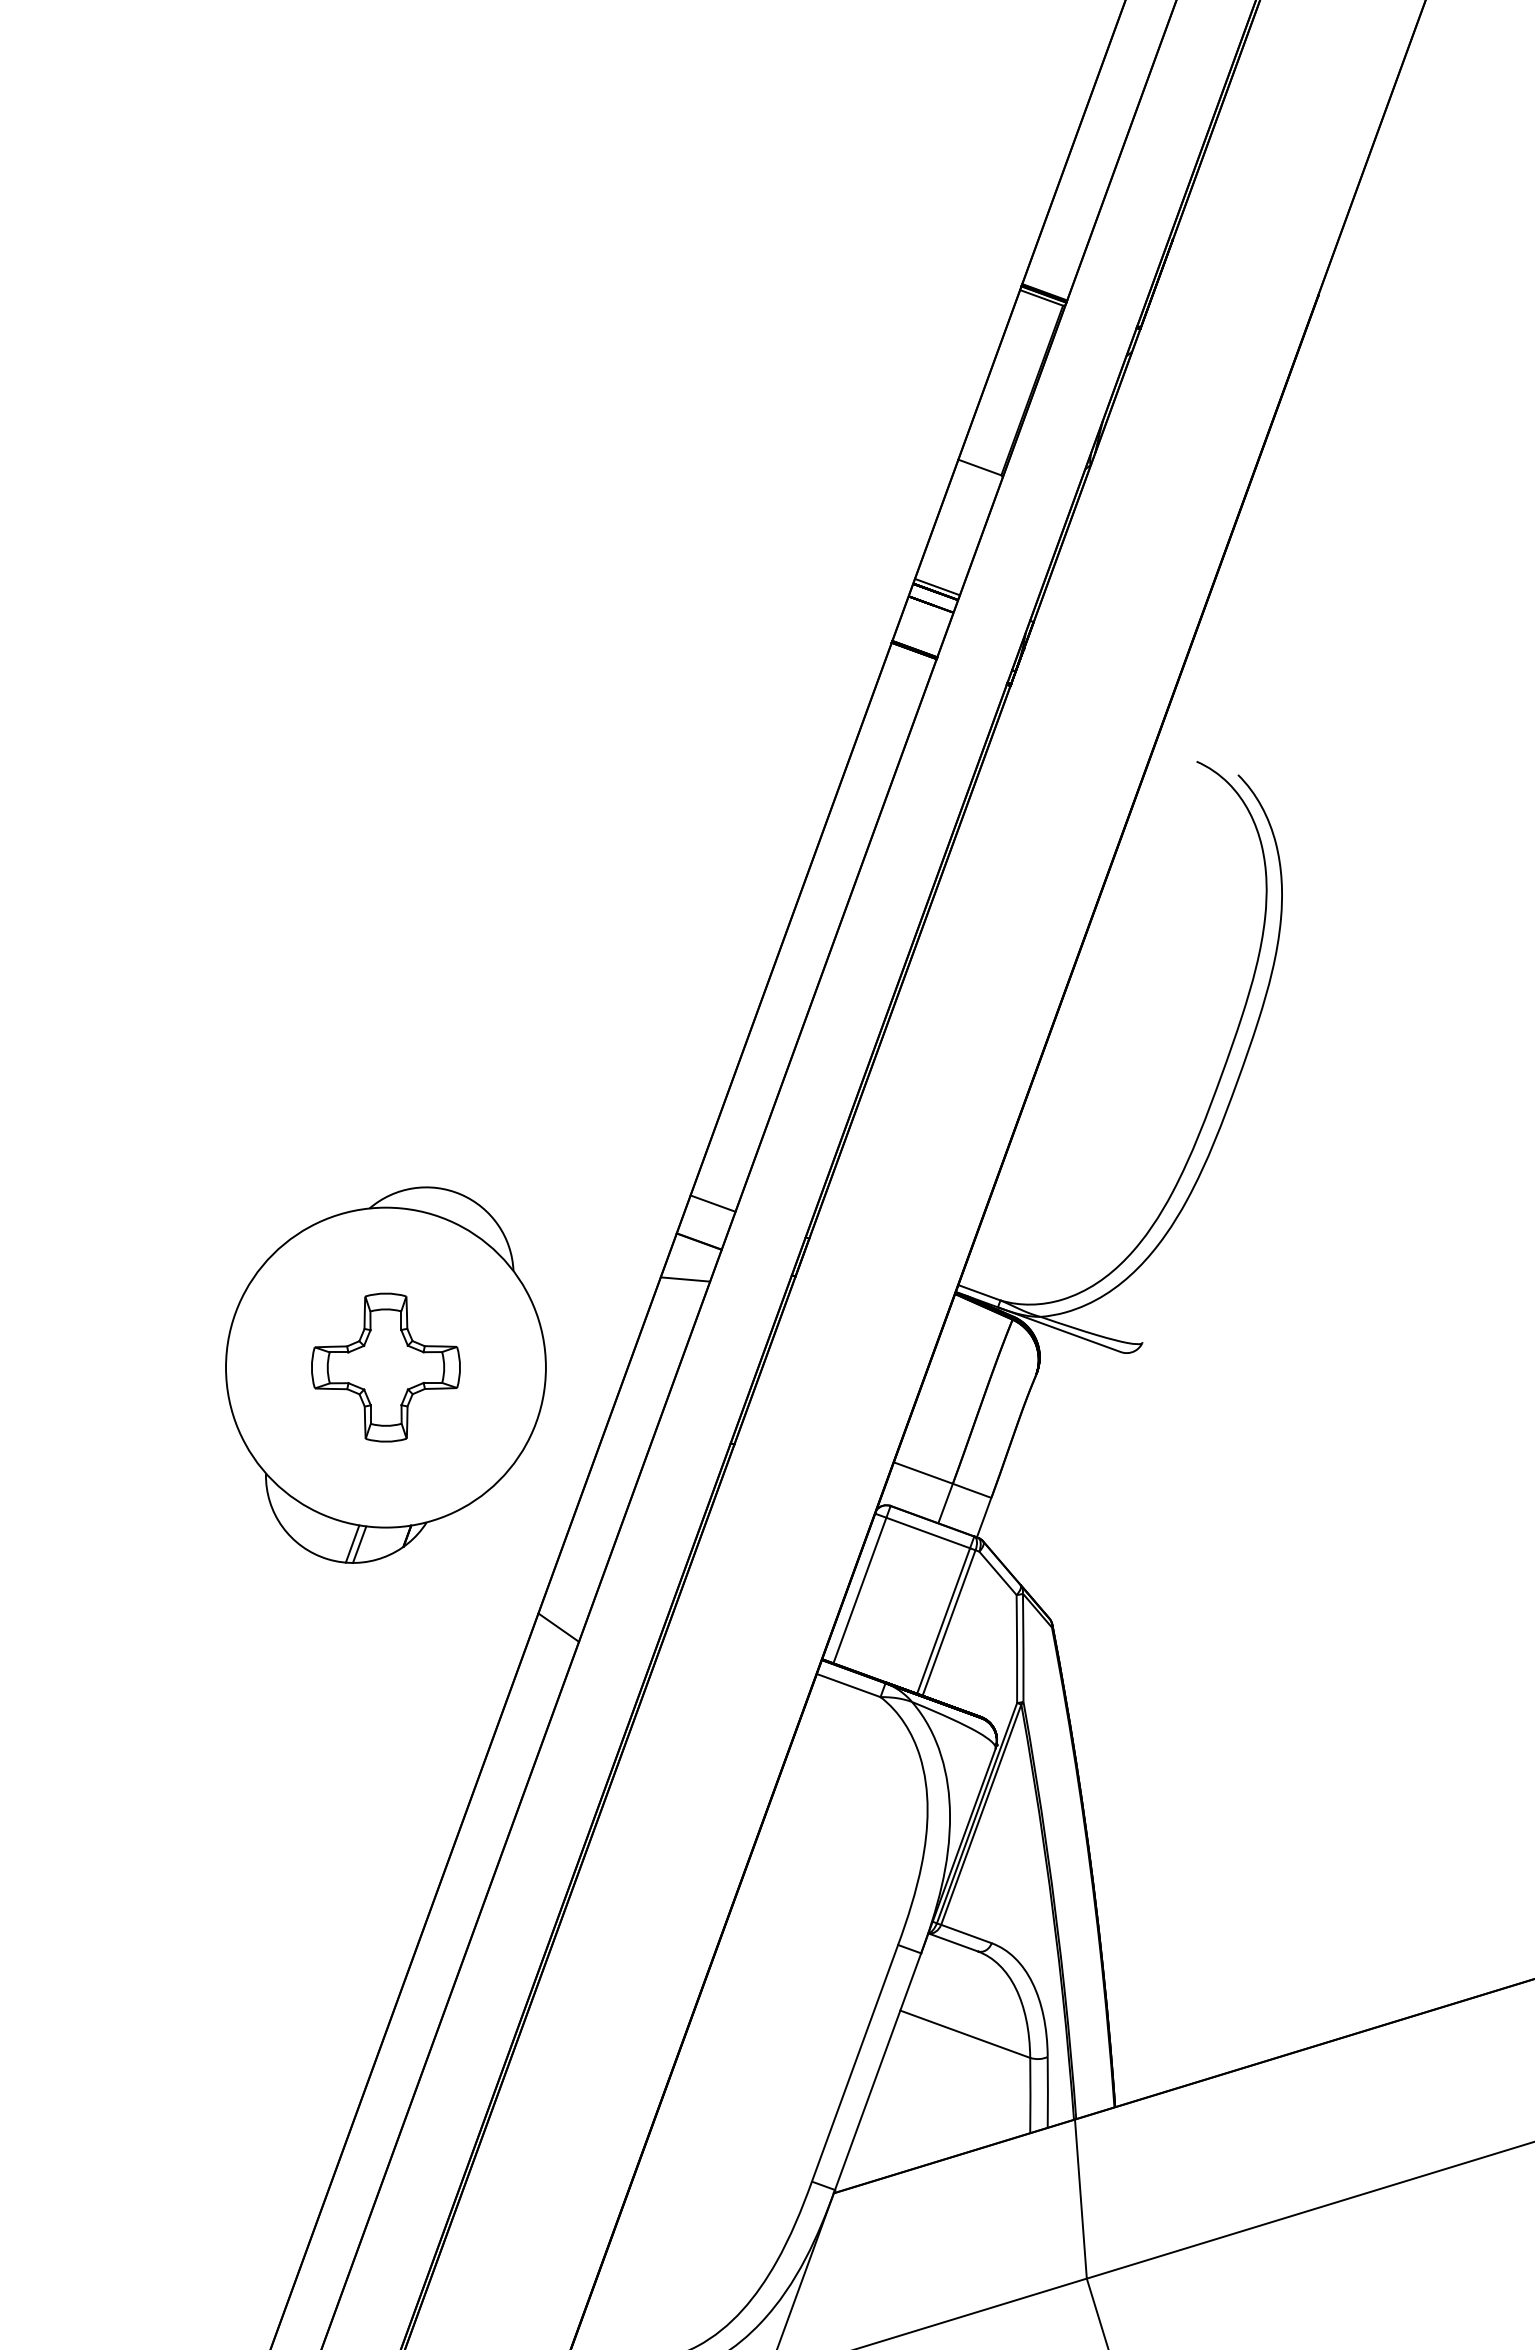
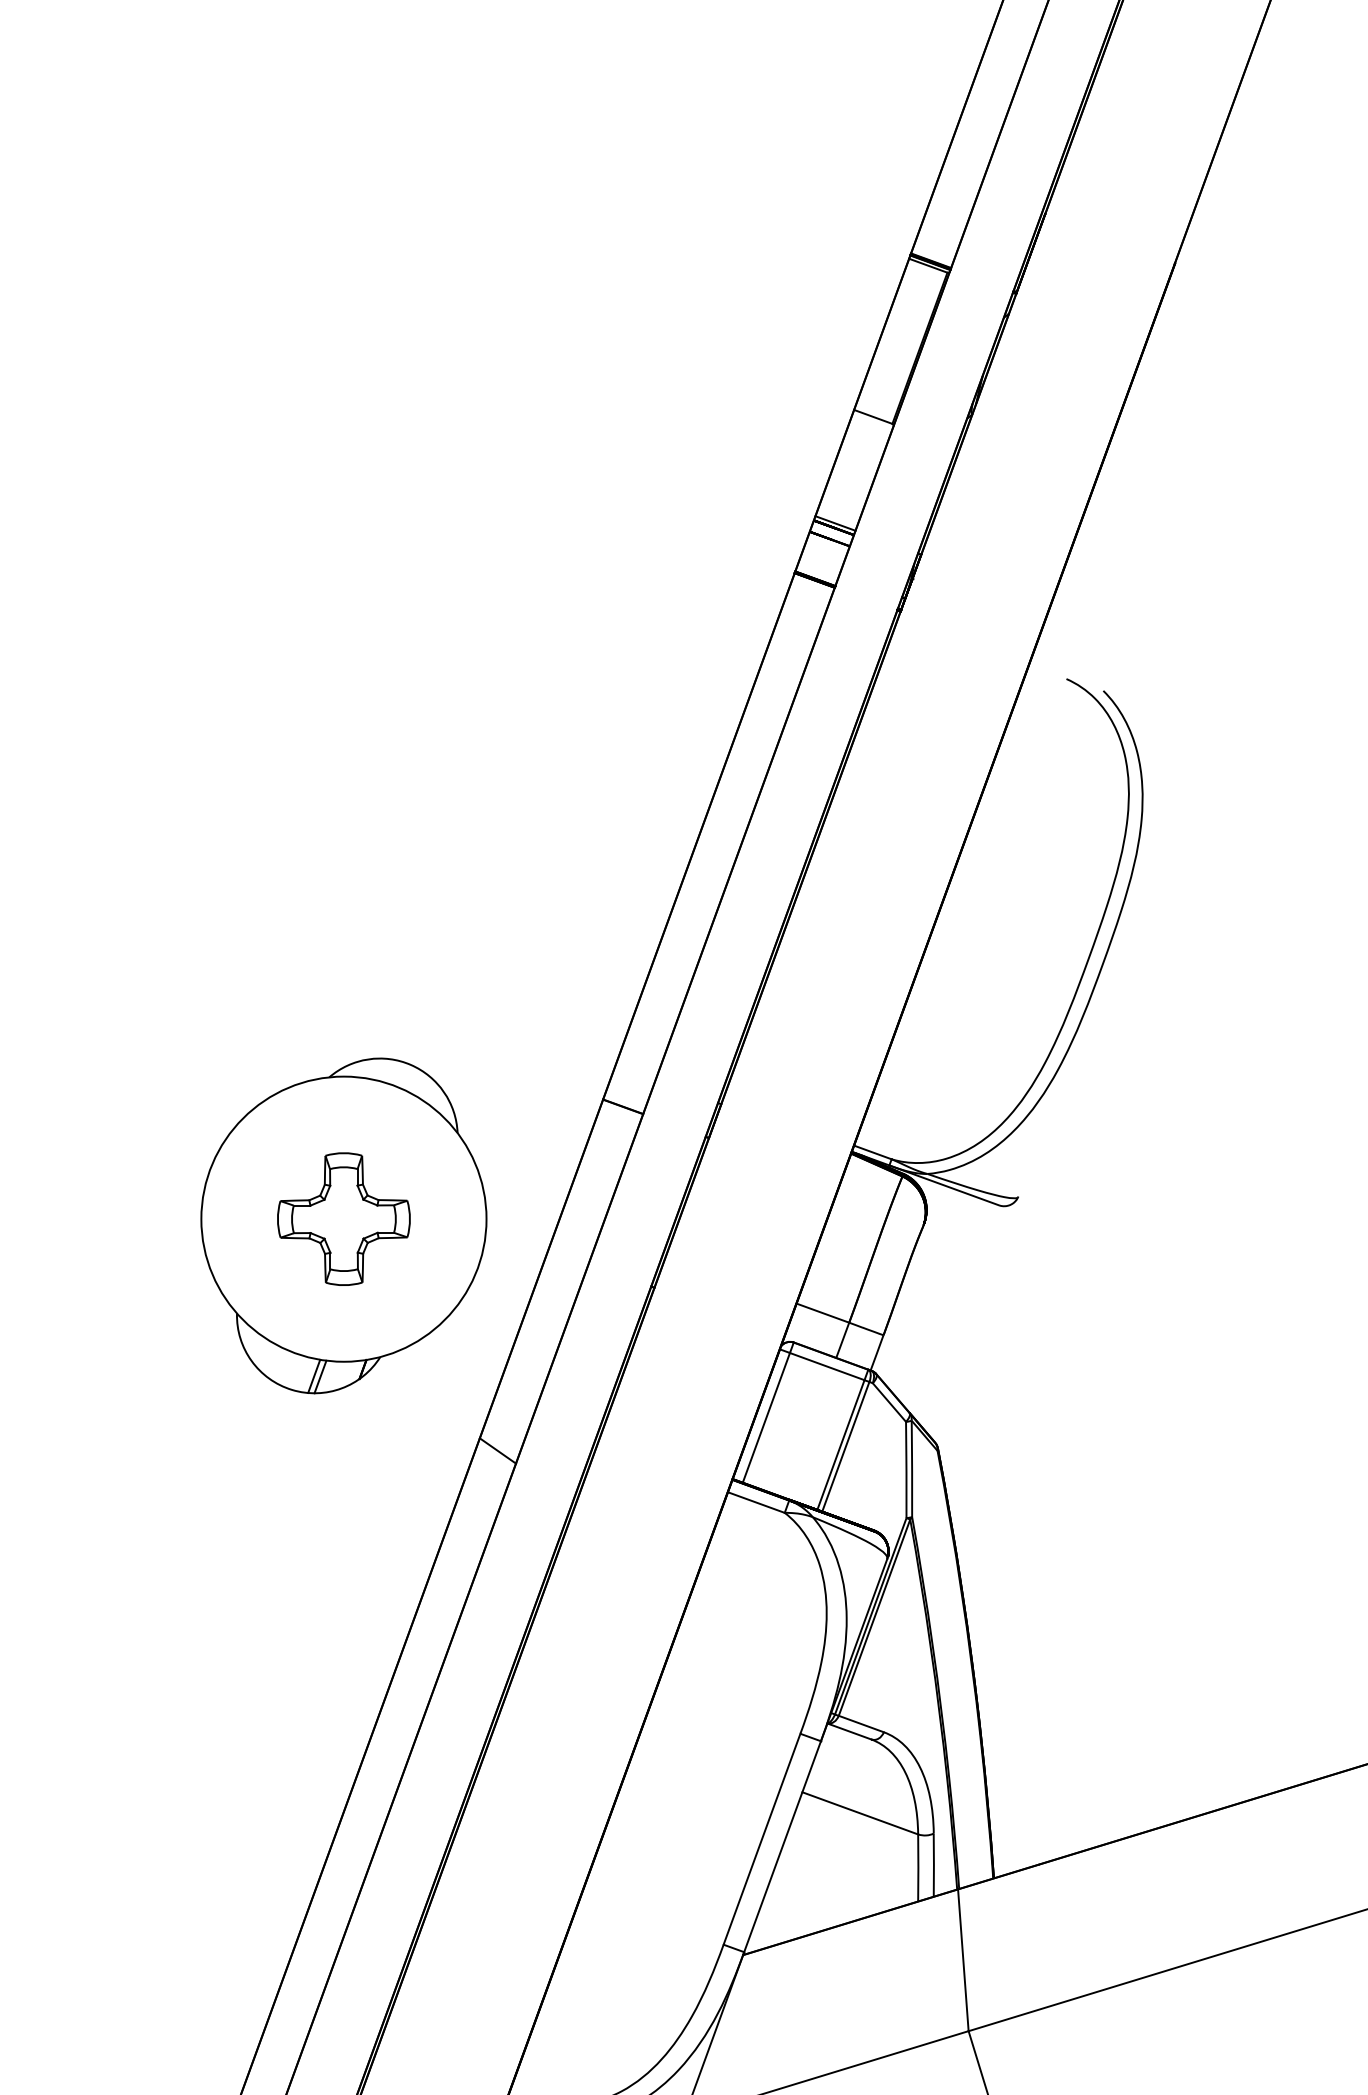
line: (712, 1203) -> (634, 1072), removed
line: (685, 1279) -> (610, 1140), removed

